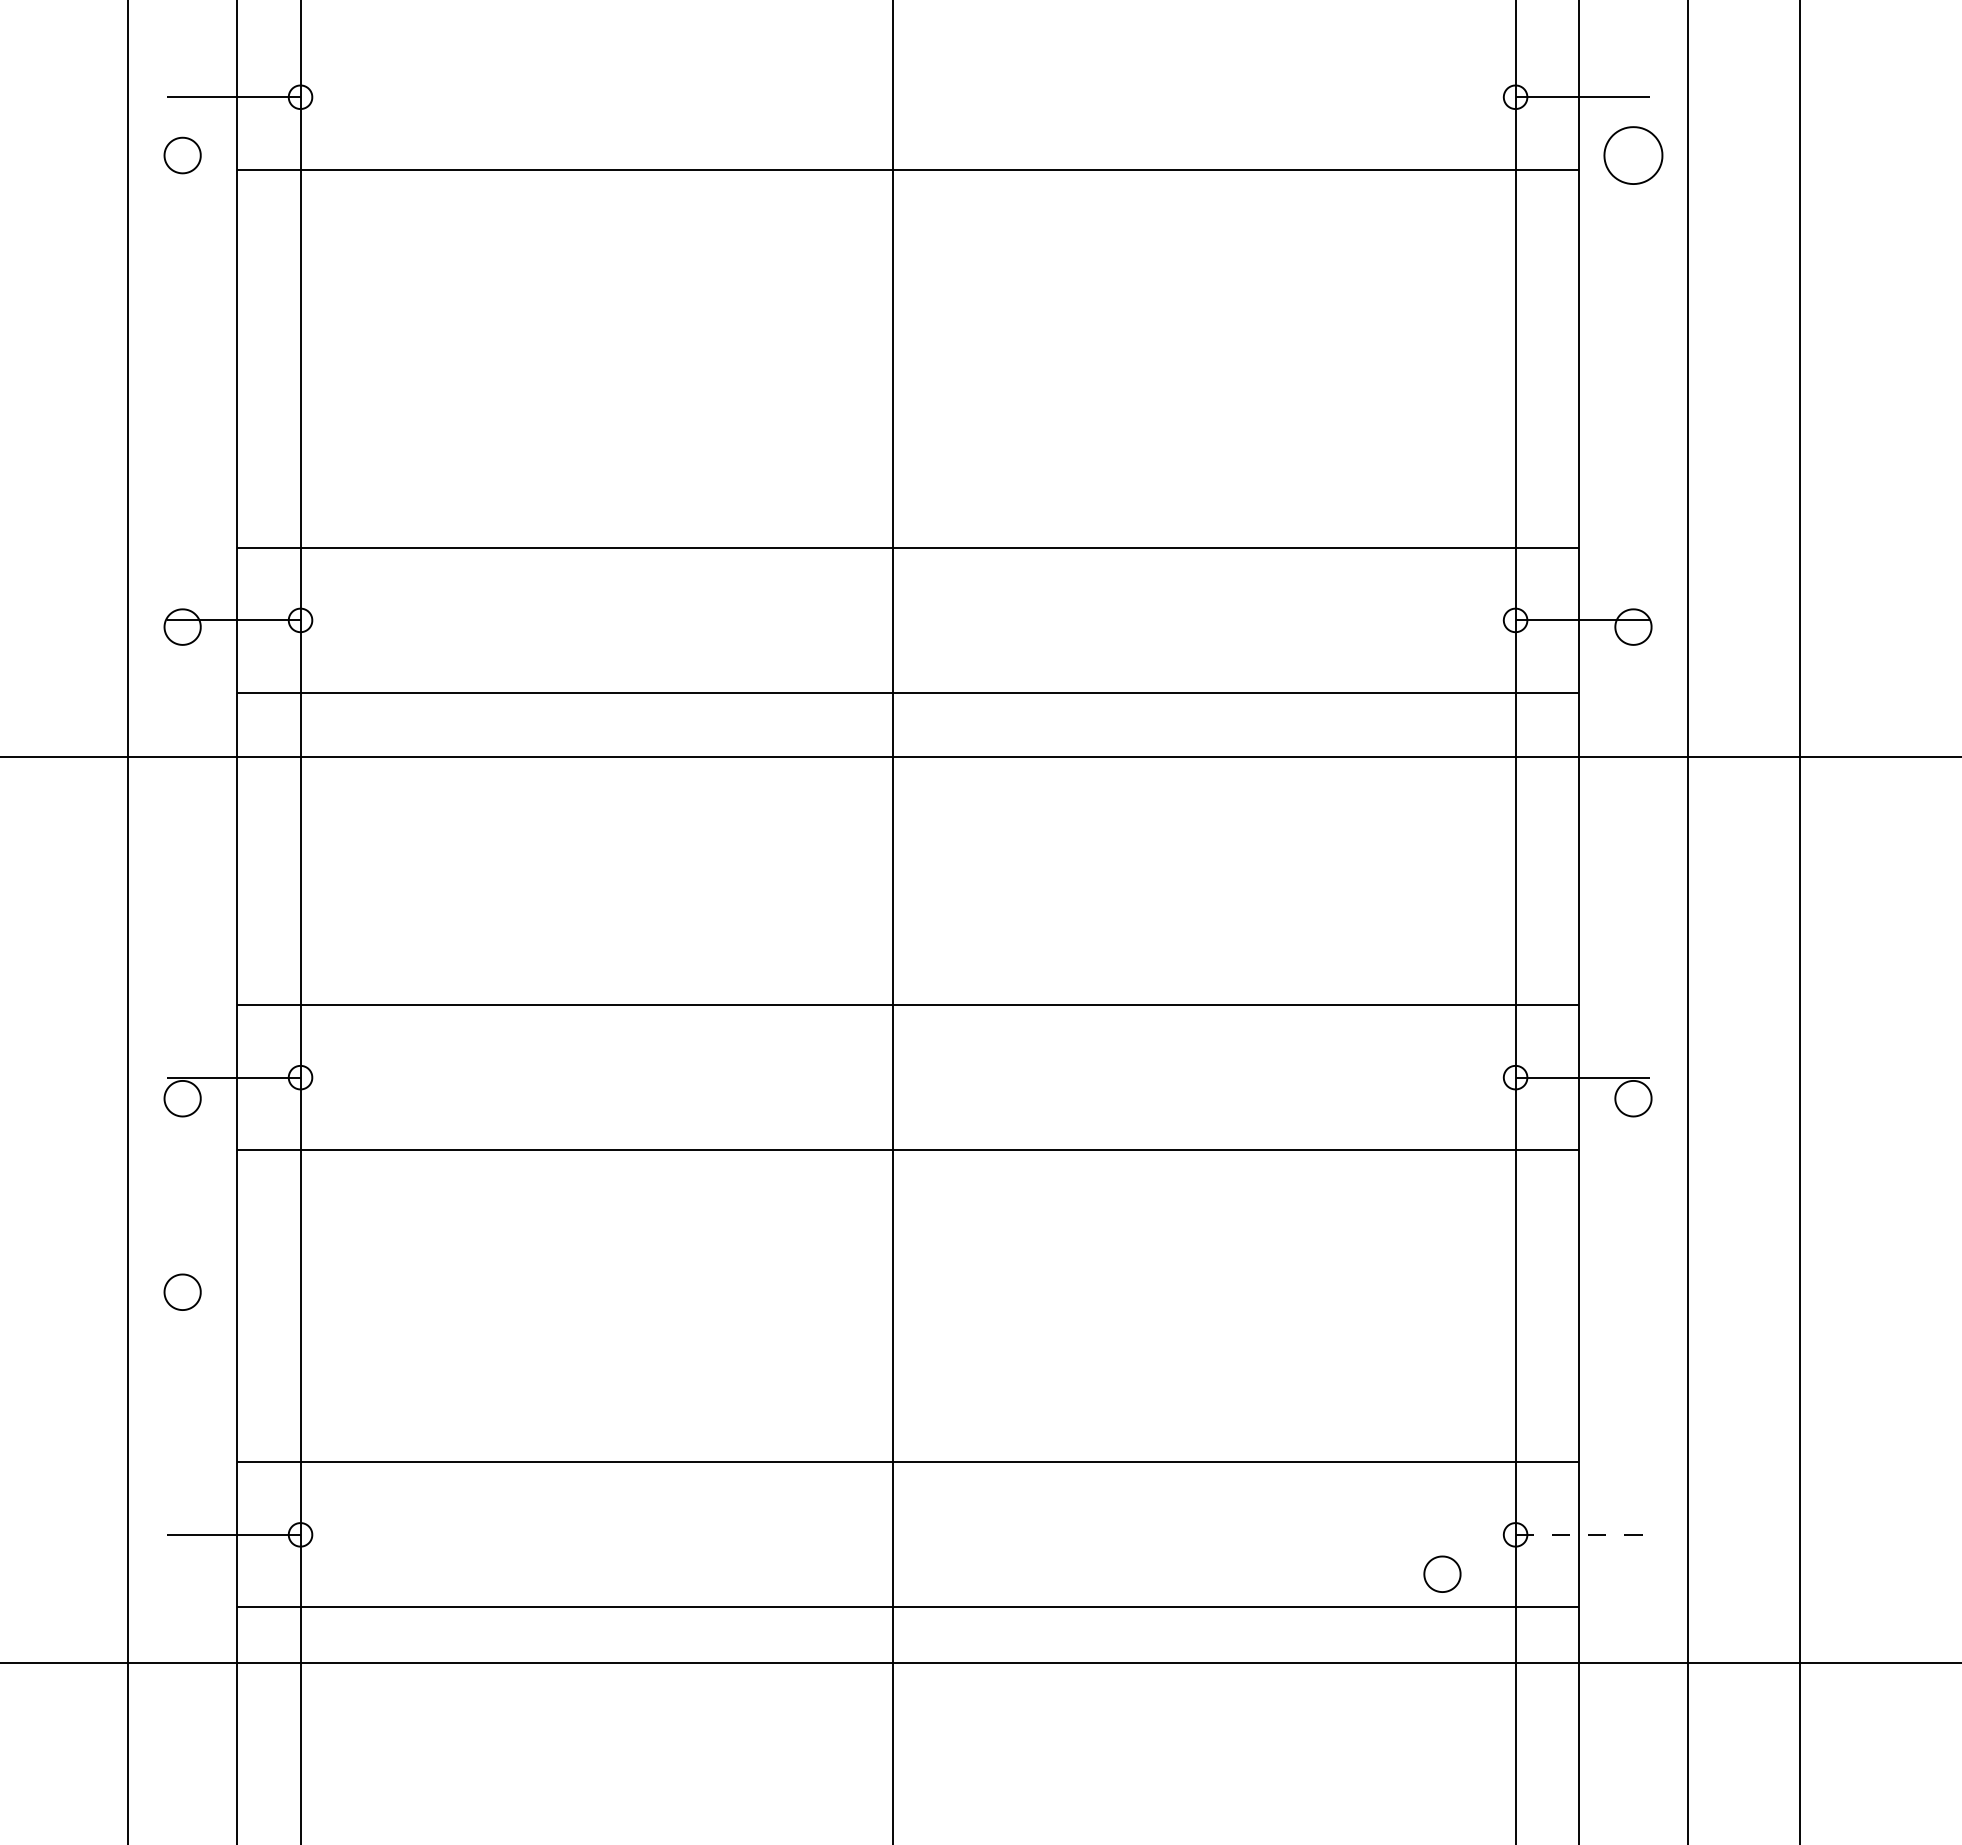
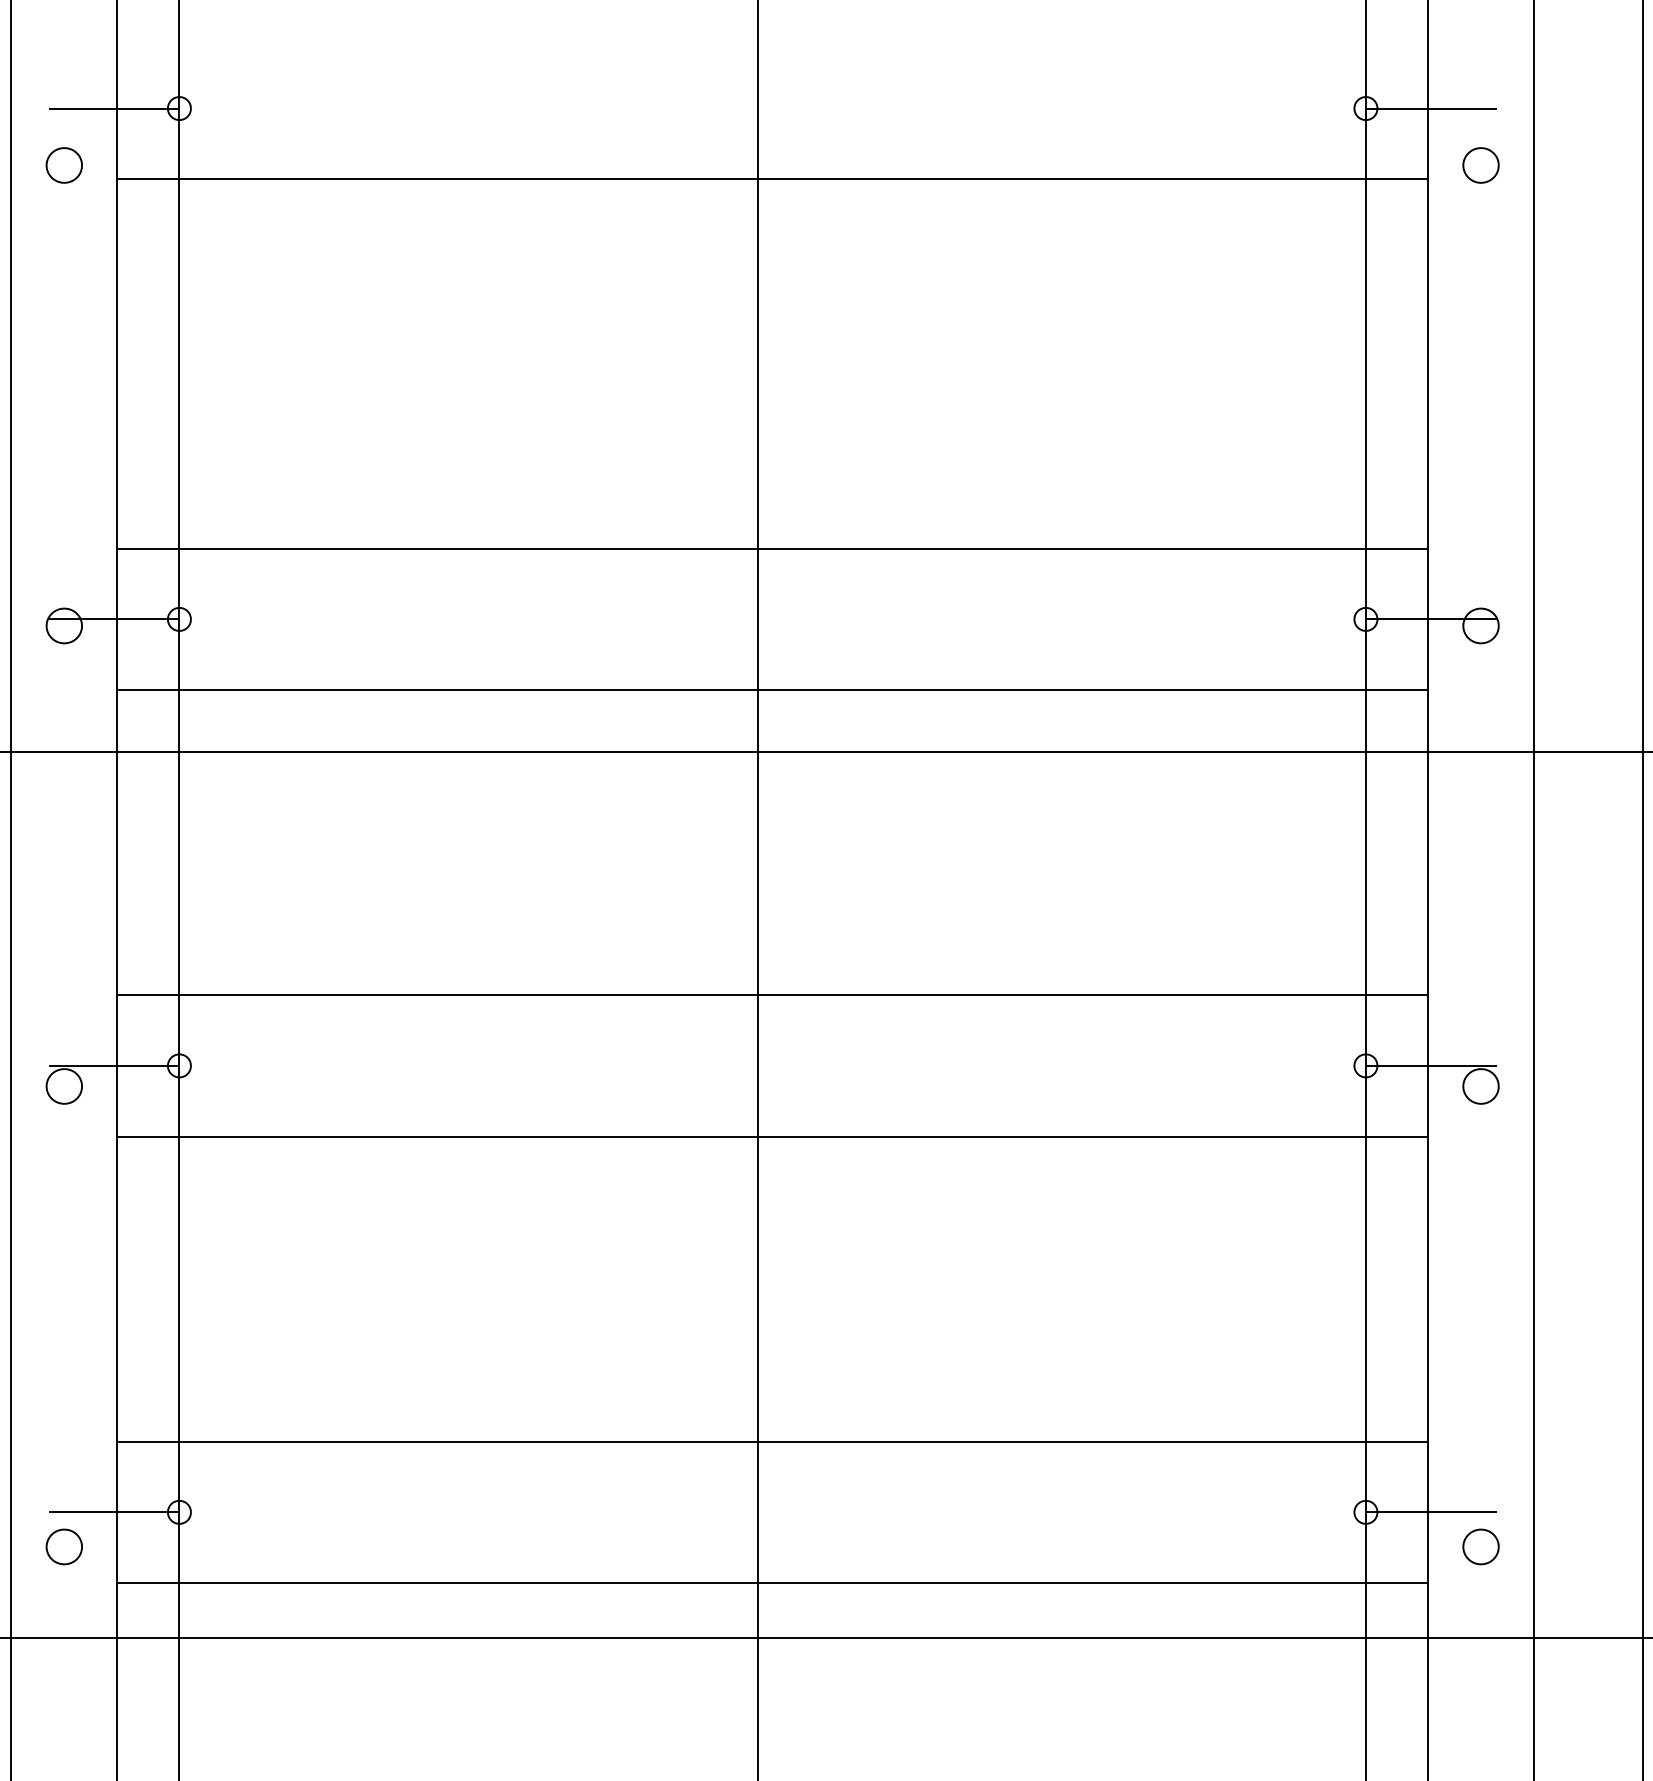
part: (1633, 155) -> (1481, 165), size x0.62
part: (182, 1291) -> (64, 1546), moved
line: (1582, 1534) -> (1431, 1512), dashed -> solid
part: (1442, 1573) -> (1481, 1546), moved

